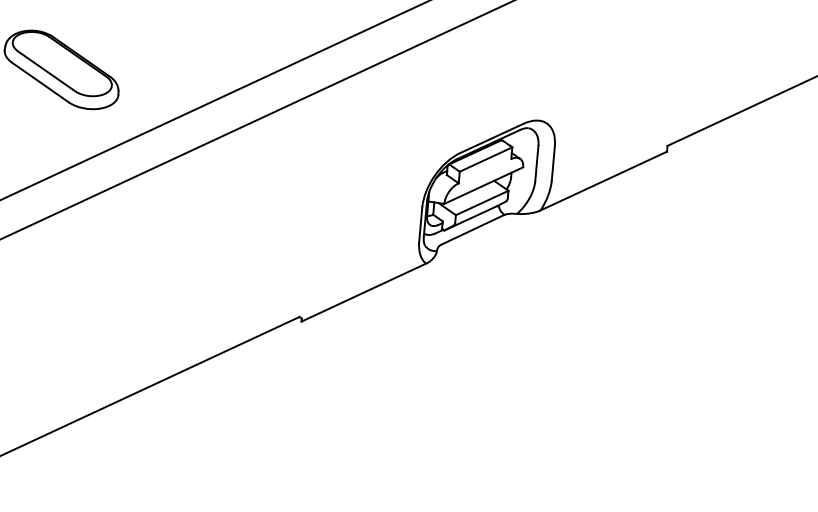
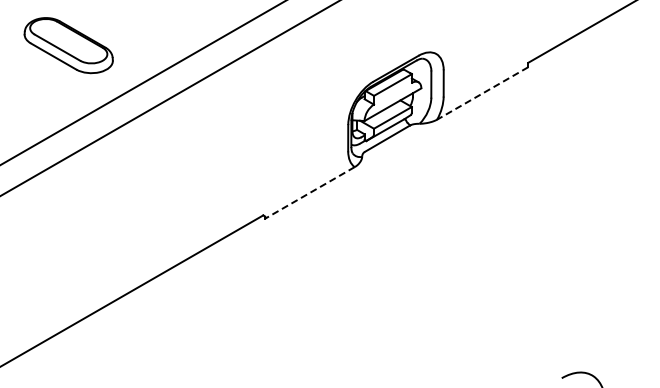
line: (603, 181) -> (482, 93), solid -> dashed
line: (363, 292) -> (309, 192), solid -> dashed

